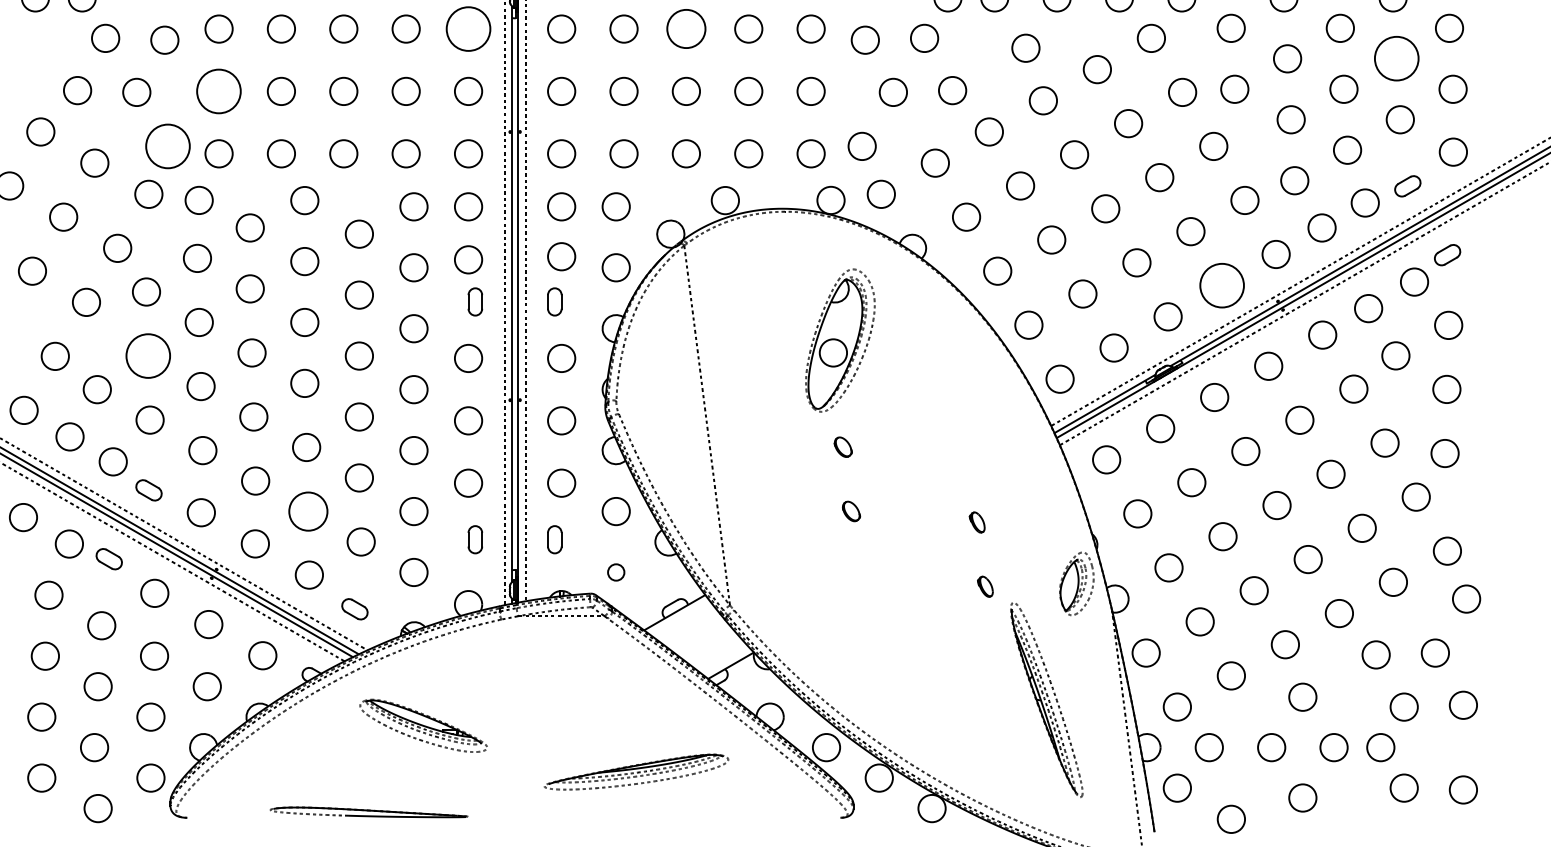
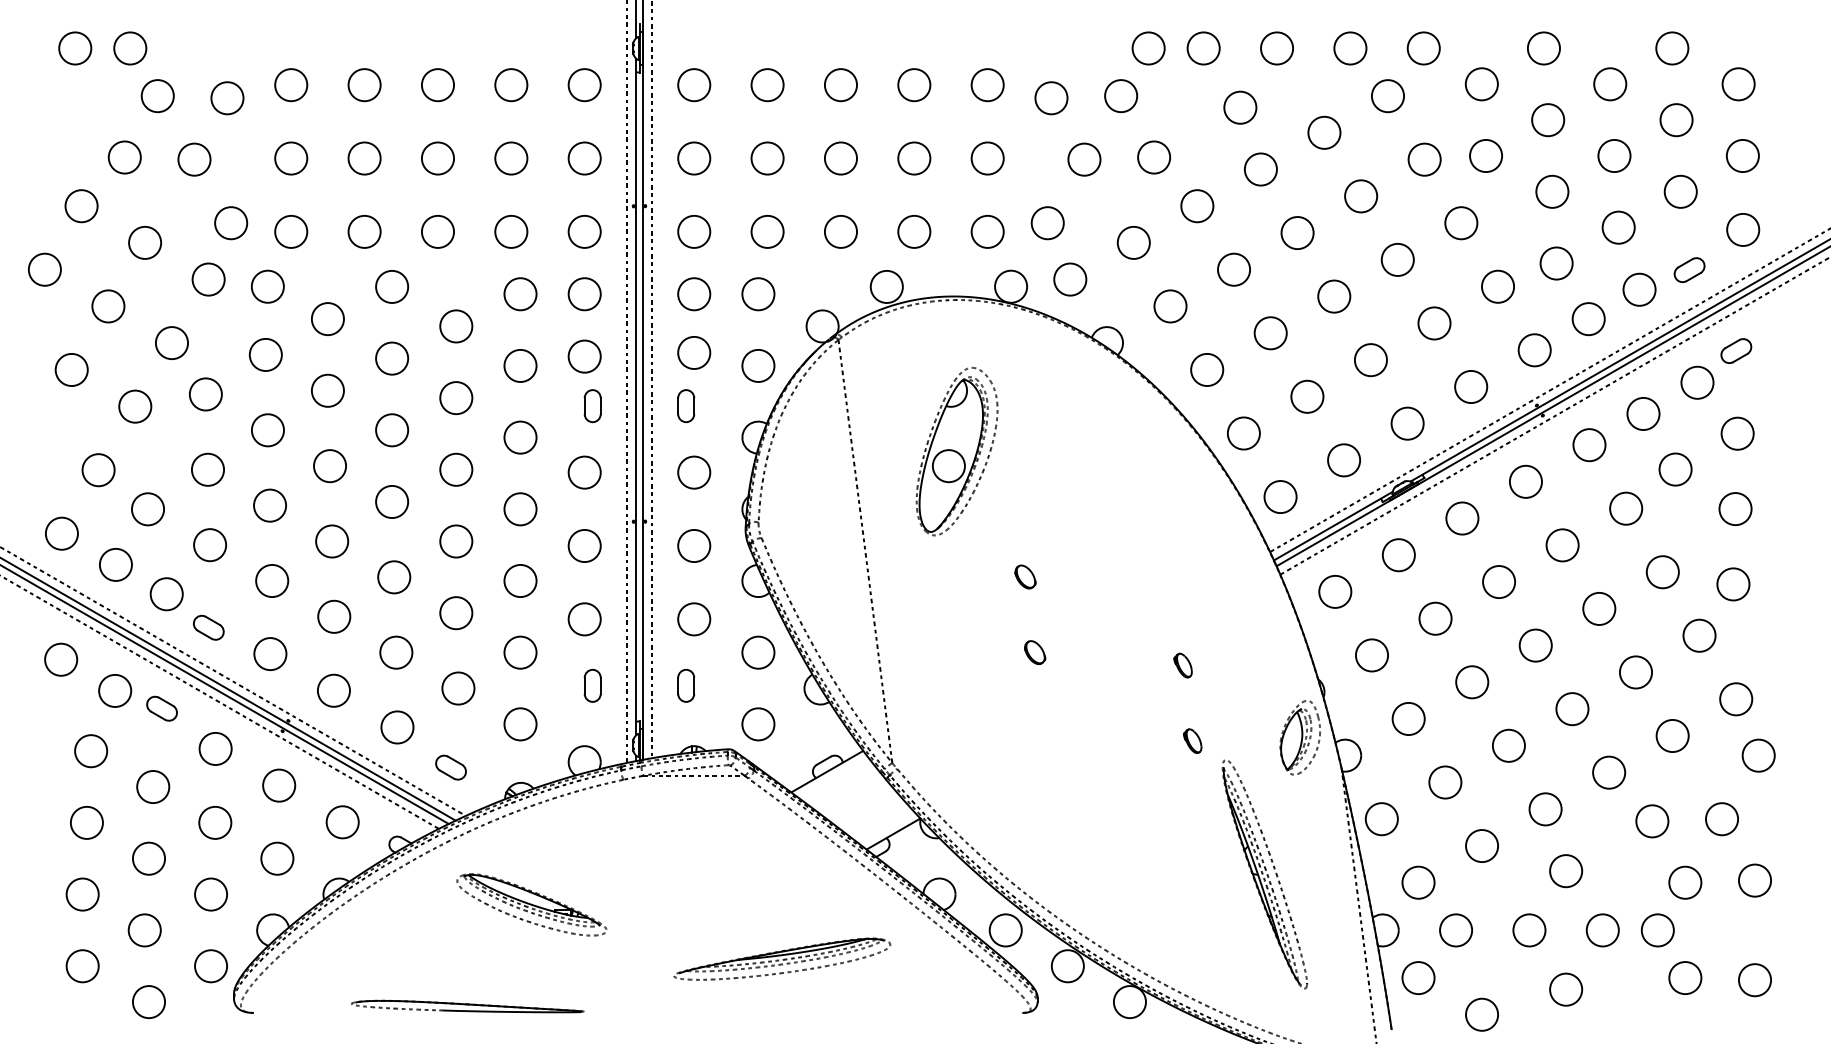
circle: (468, 29) -> (584, 85), size x0.62
circle: (686, 29) -> (840, 85), size x0.71
circle: (1396, 59) -> (1676, 120), size x0.62
circle: (219, 91) -> (291, 158), size x0.62
circle: (168, 146) -> (231, 223), size x0.62
circle: (1222, 285) -> (1471, 386), size x0.62
part: (839, 340) -> (956, 451), moved
circle: (147, 355) -> (207, 469), size x0.62
circle: (308, 511) -> (396, 652), size x0.71
circle: (616, 572) -> (758, 724), size x1.67

